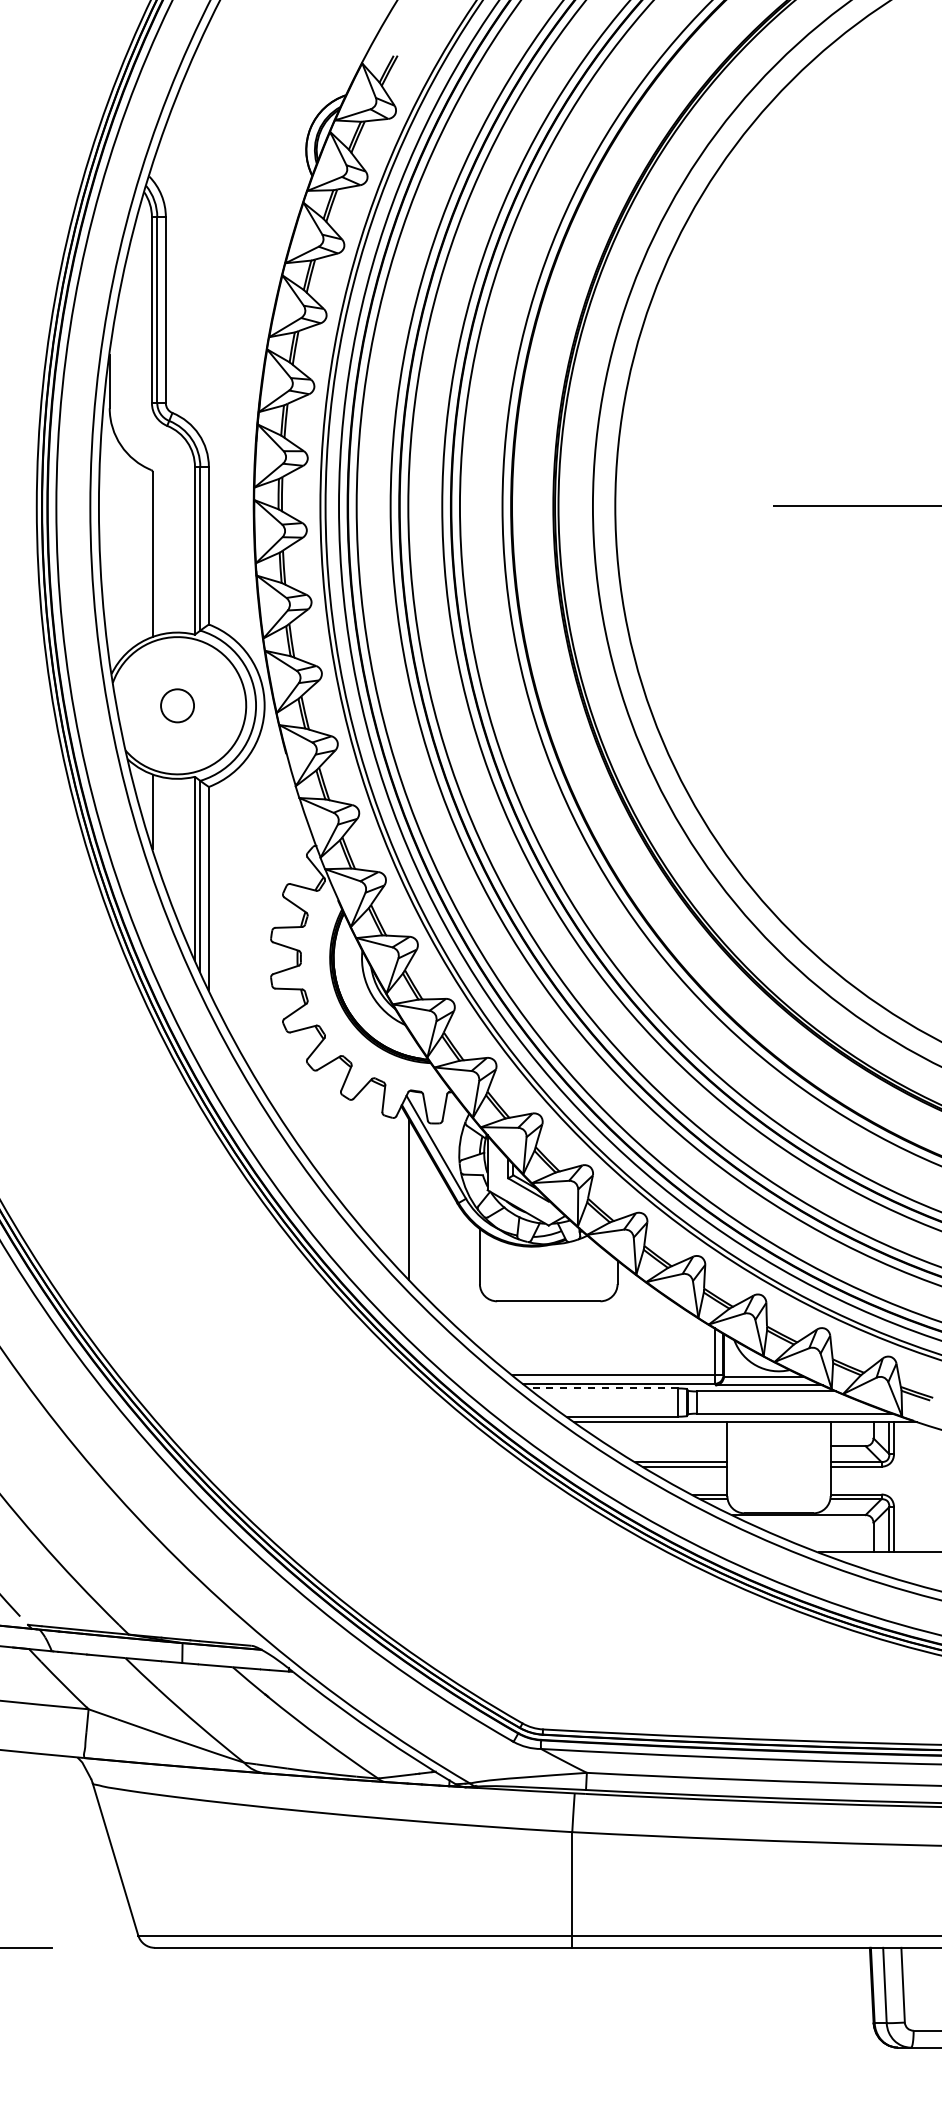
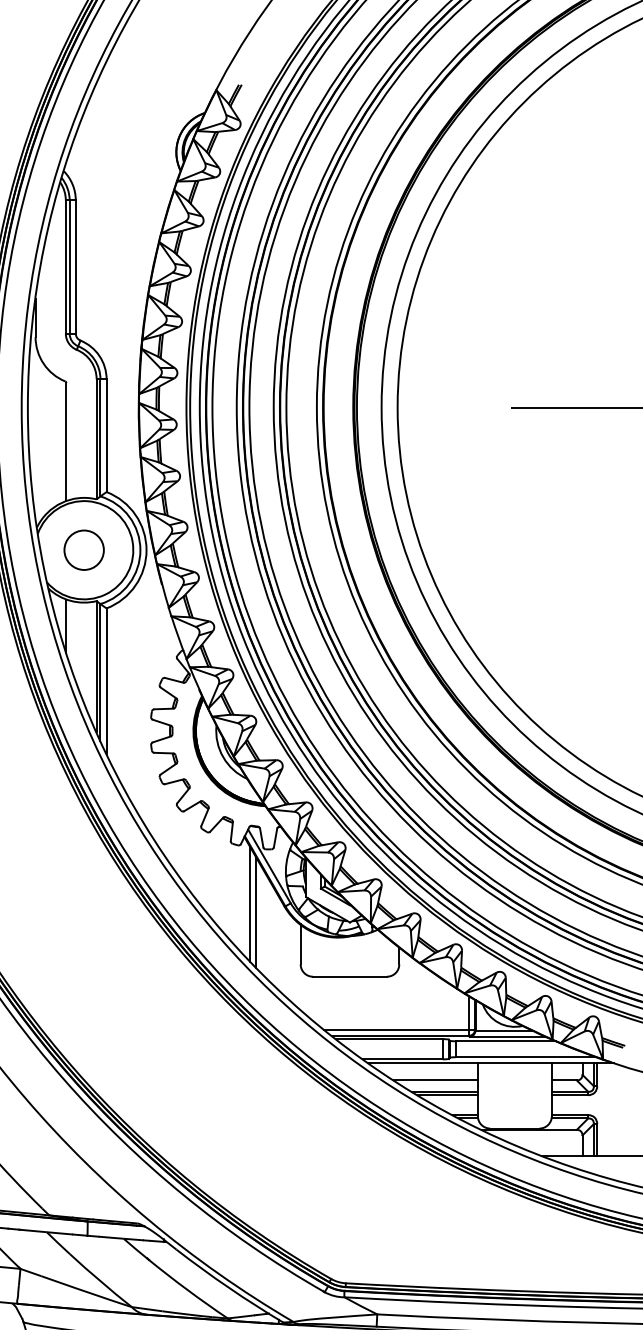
circle: (177, 705) -> (84, 550), size x1.67
line: (417, 1211) -> (255, 912), added
line: (603, 1388) -> (389, 1039), dashed -> solid
line: (668, 1446) -> (435, 1080), added

